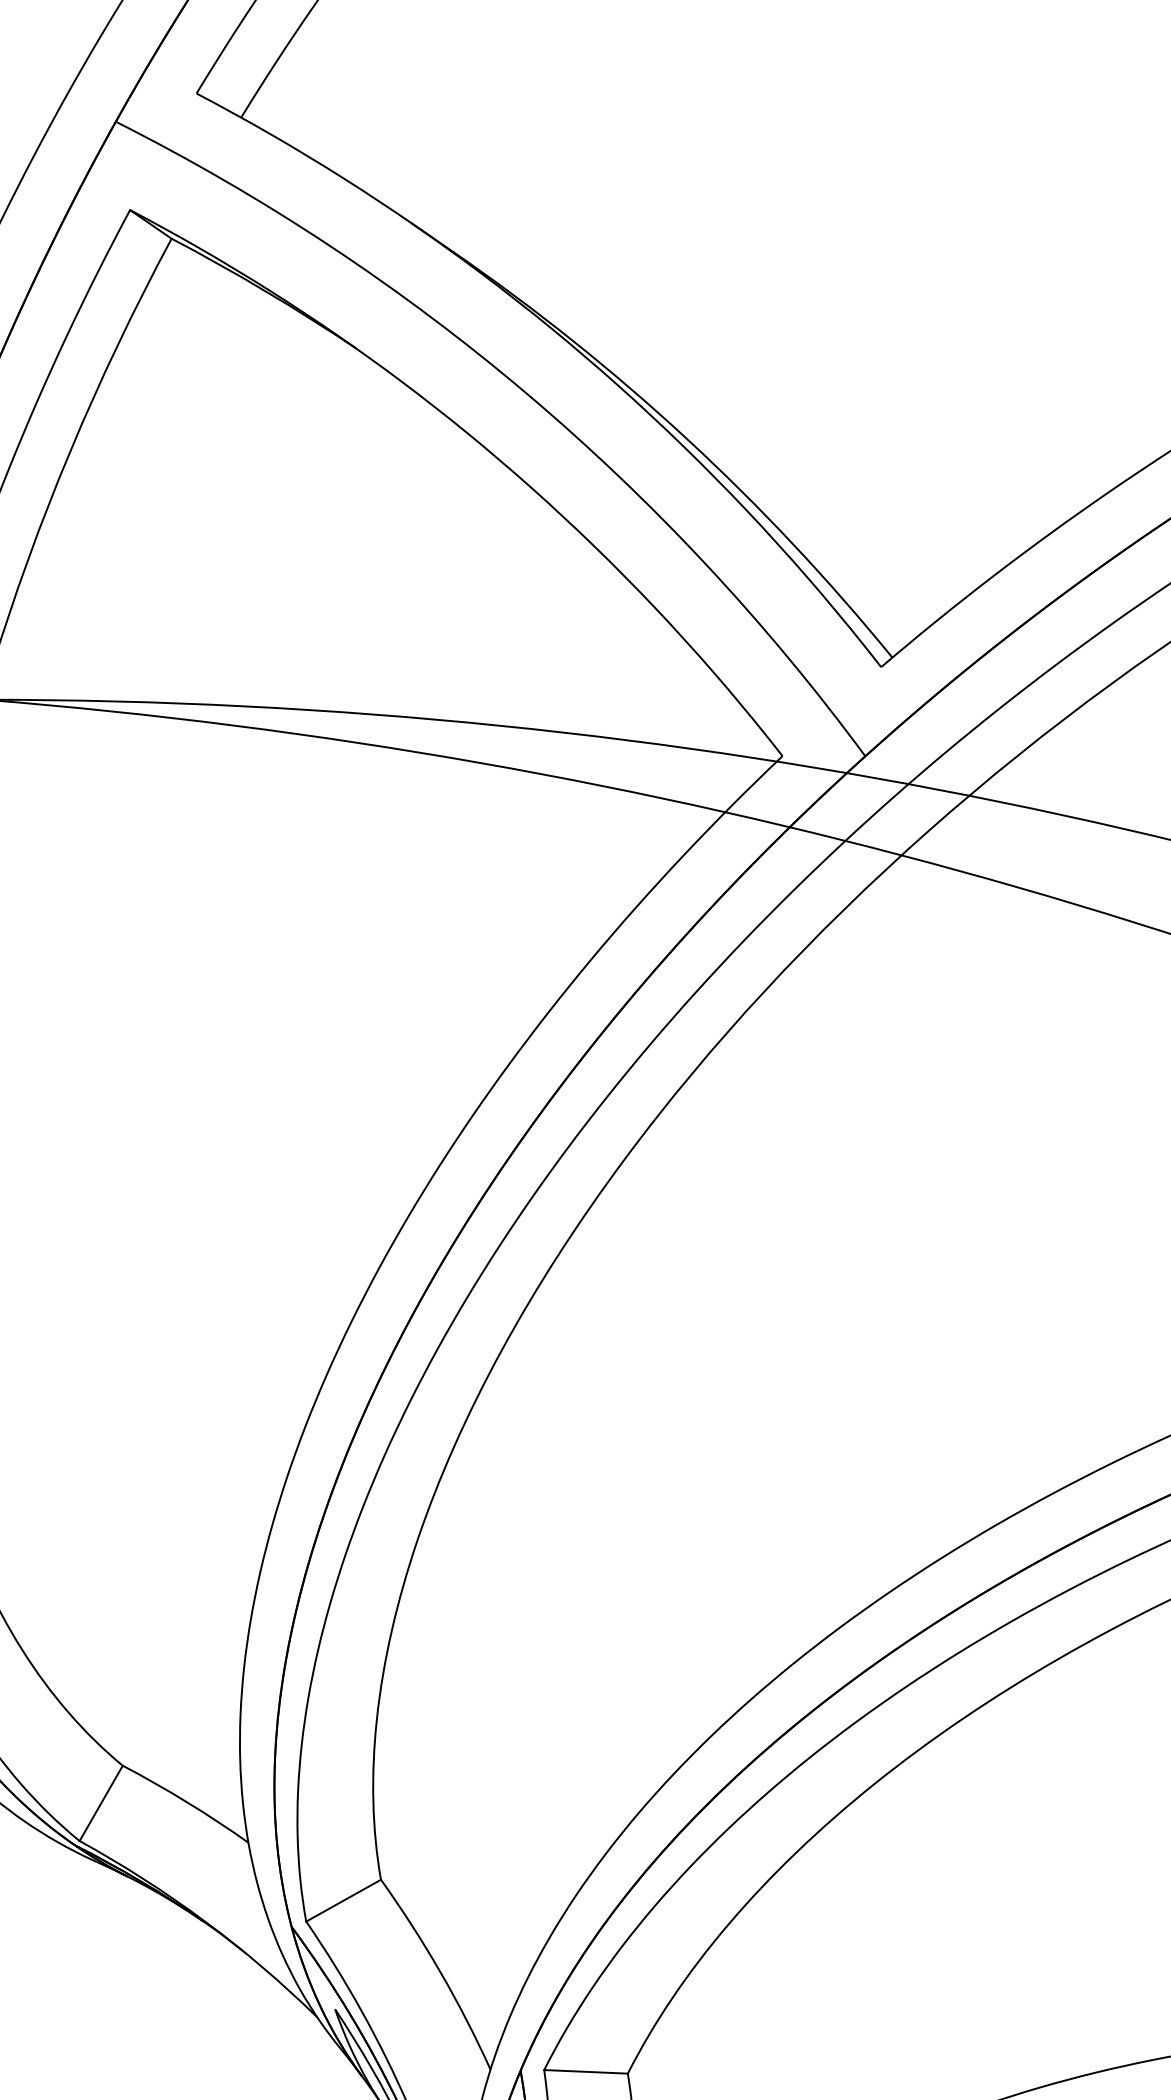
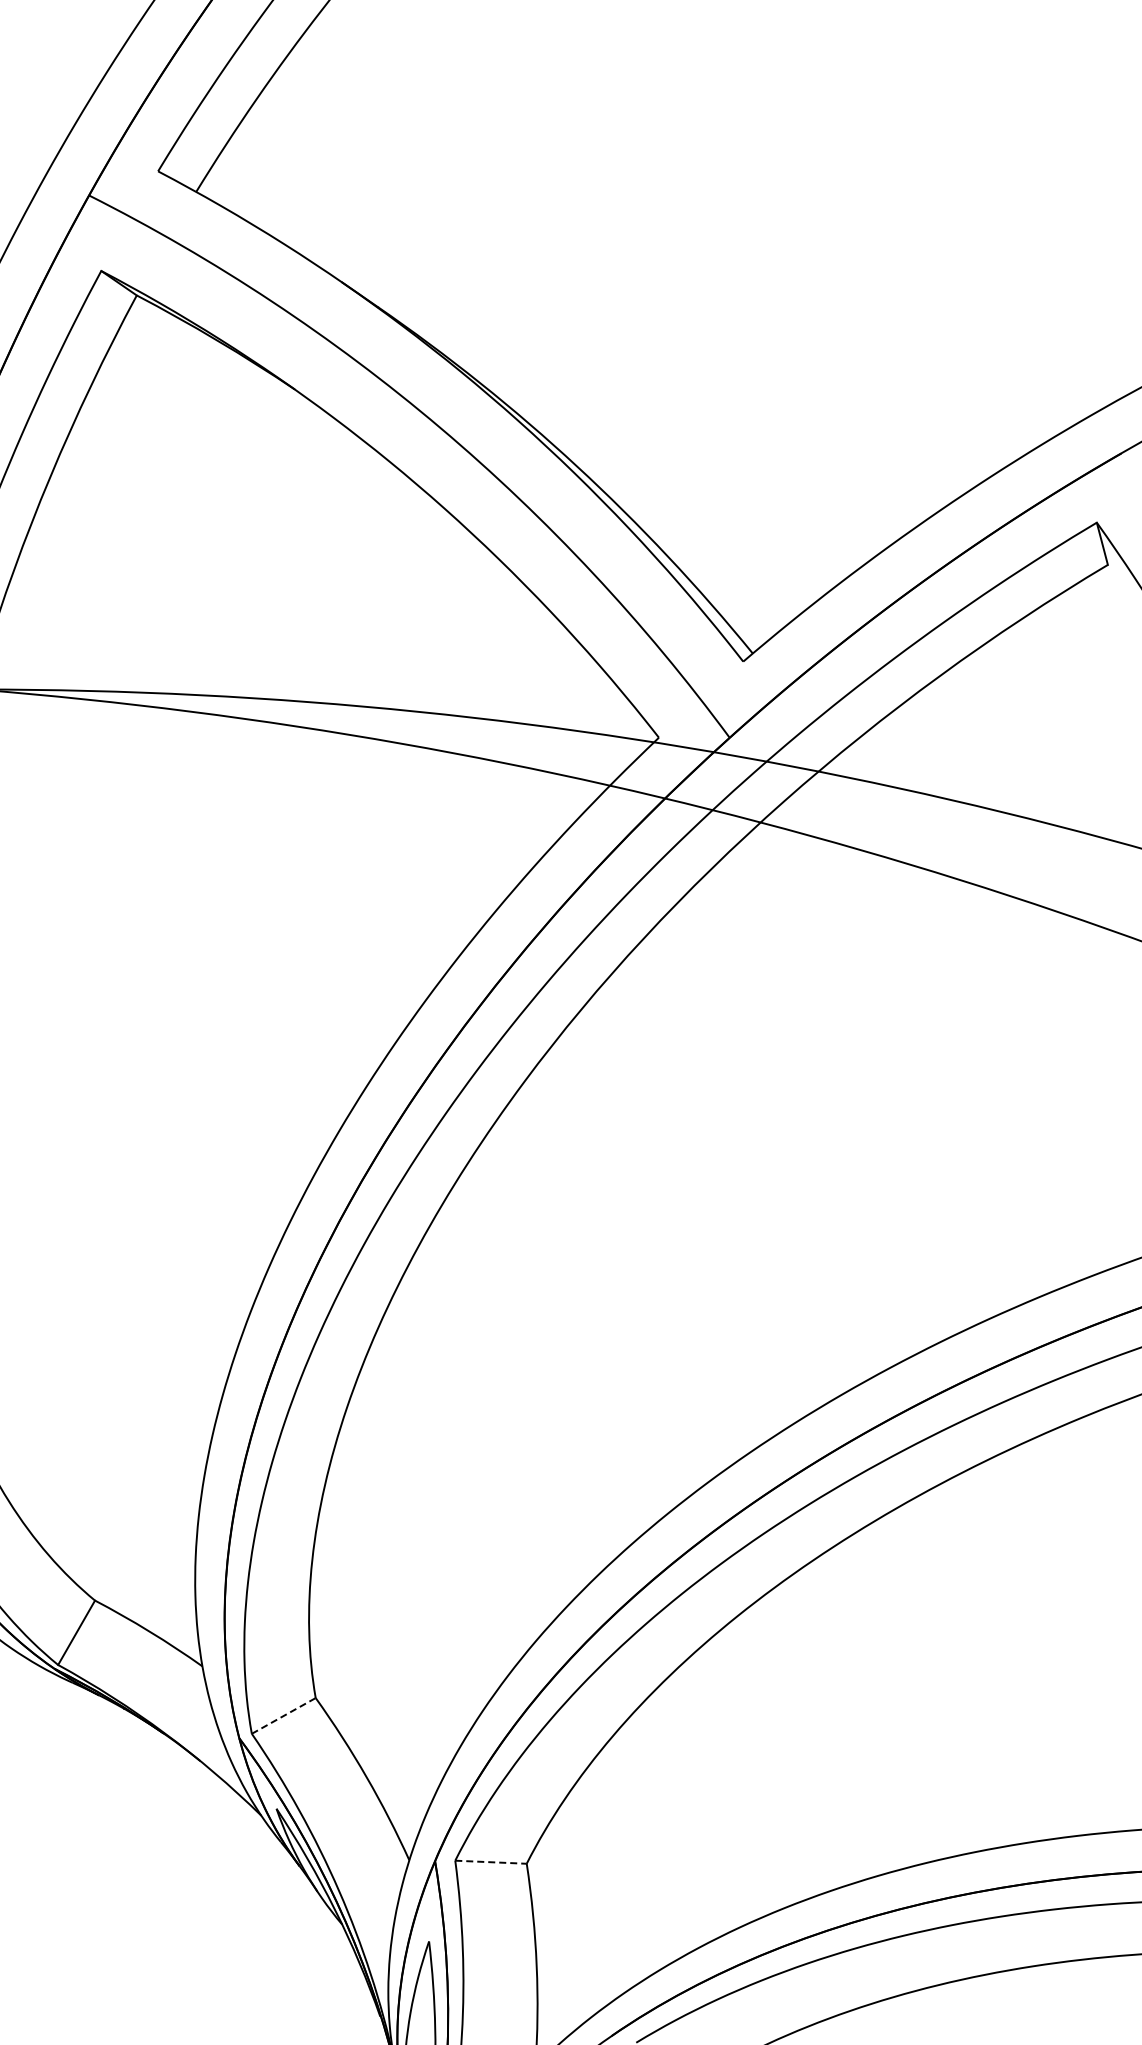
line: (343, 1900) -> (283, 1715), solid -> dashed
line: (586, 2072) -> (491, 1862), solid -> dashed

